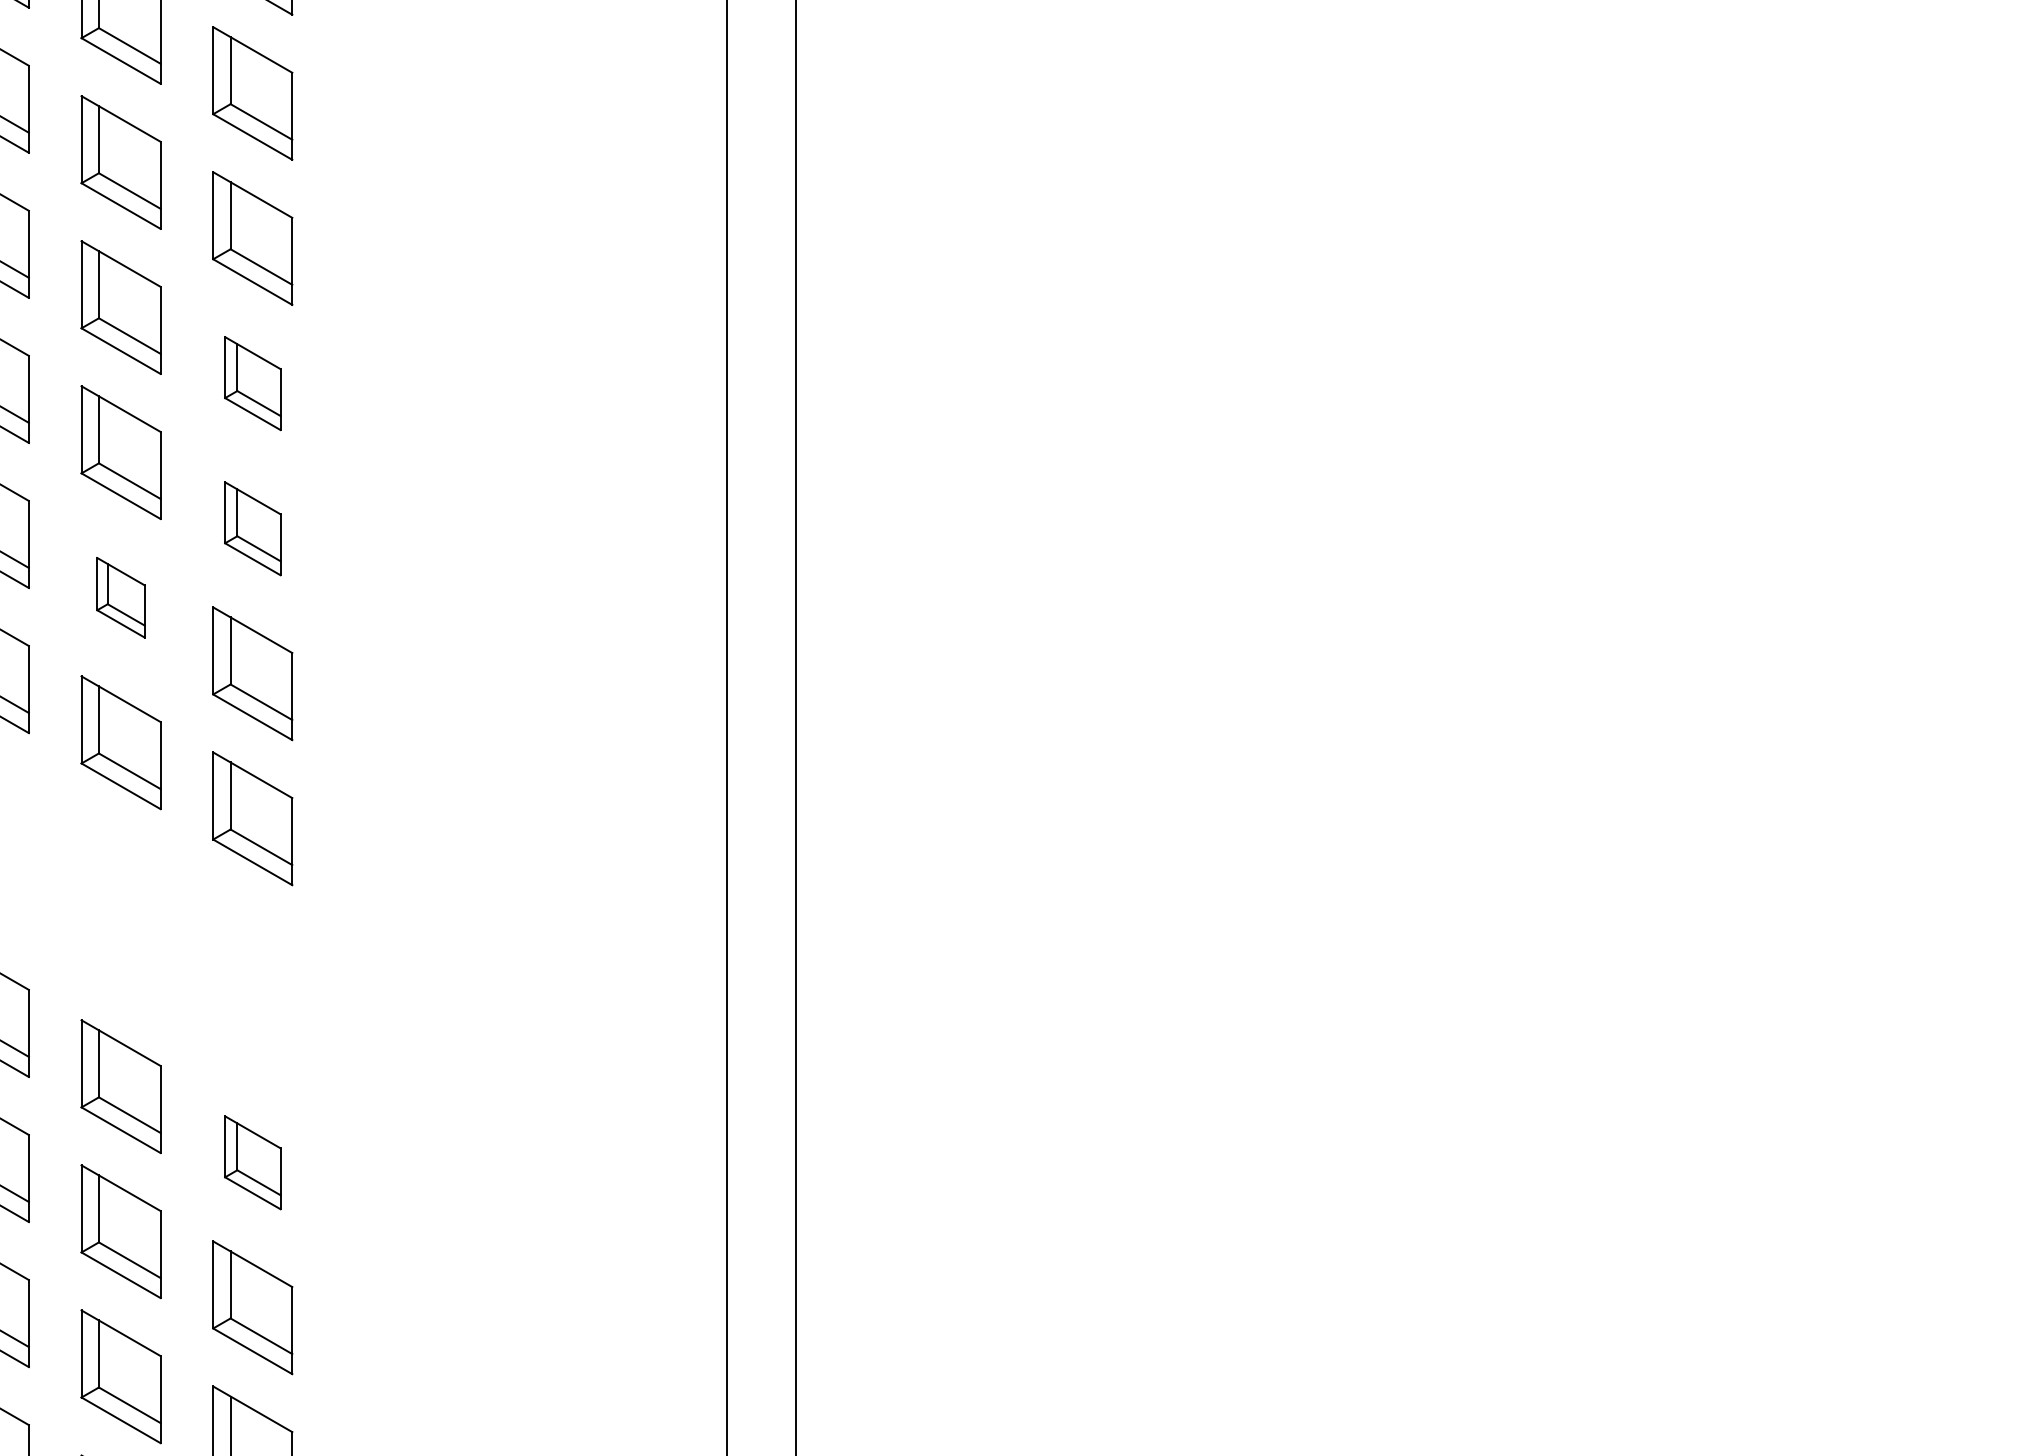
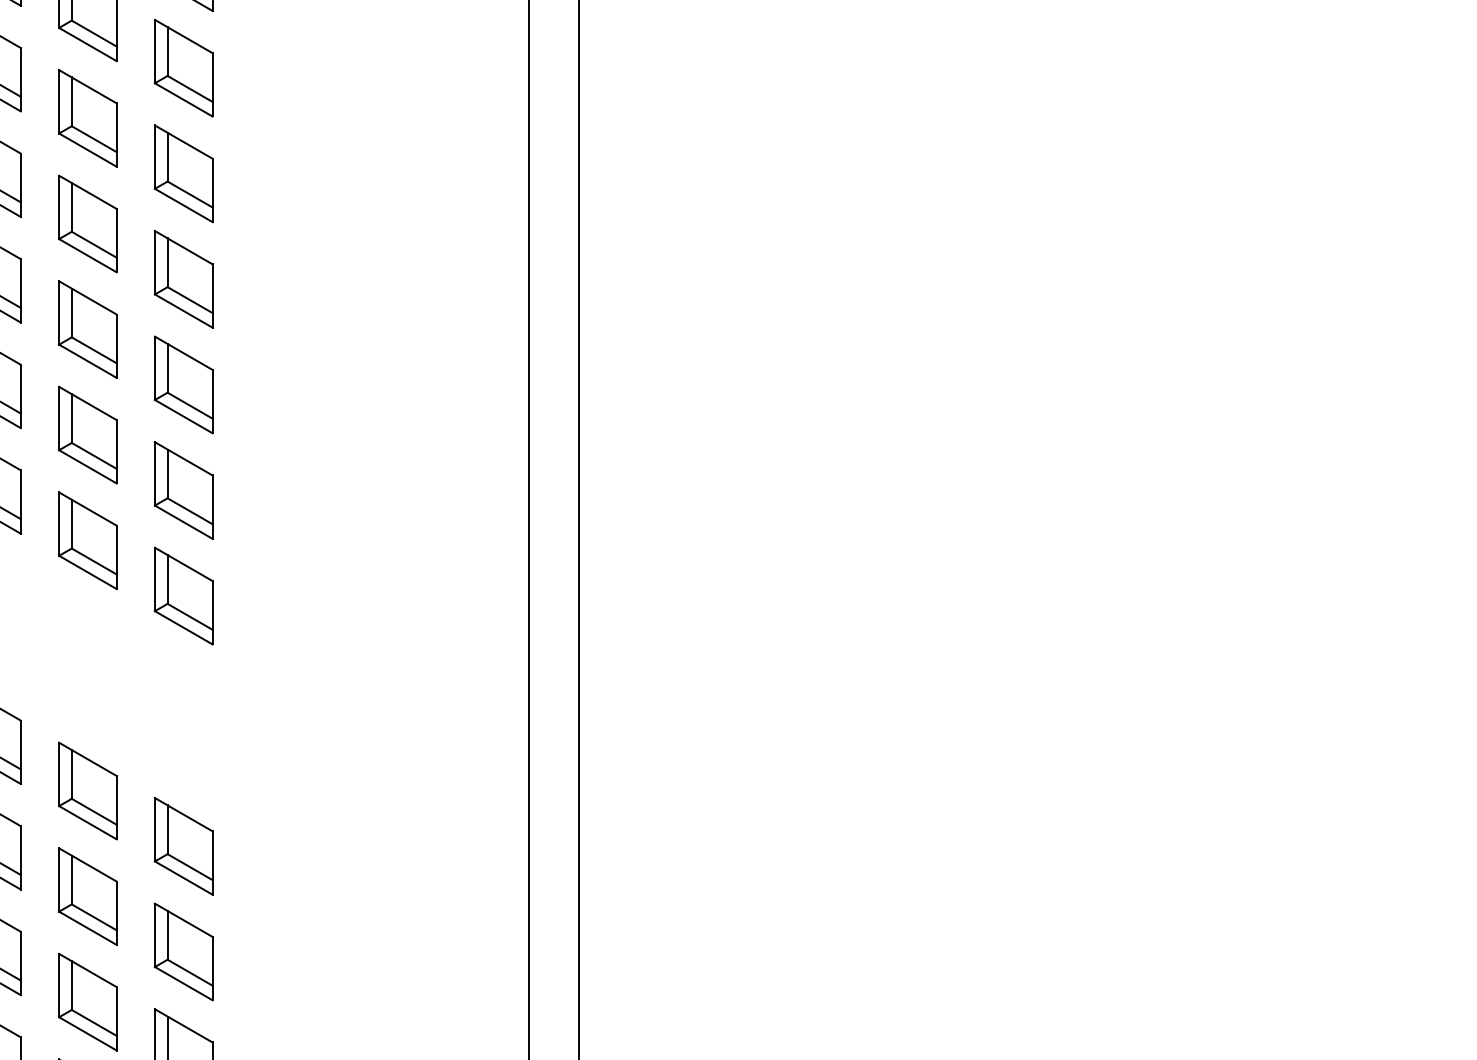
part: (252, 383) -> (183, 279), size x1.43
part: (252, 528) -> (183, 384), size x1.43
part: (120, 597) -> (87, 435), size x1.67
part: (252, 1162) -> (183, 846), size x1.43

